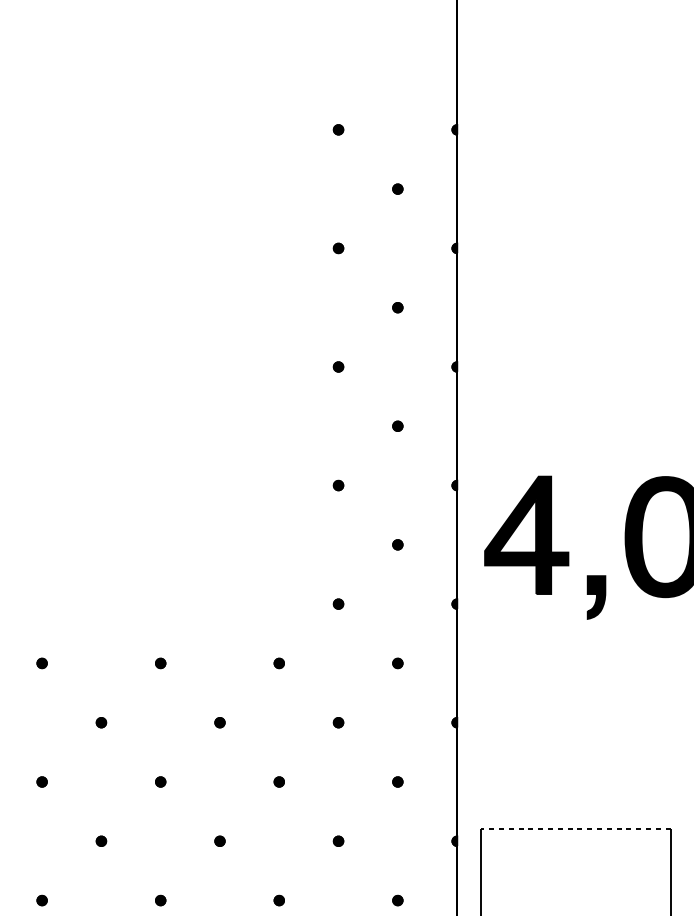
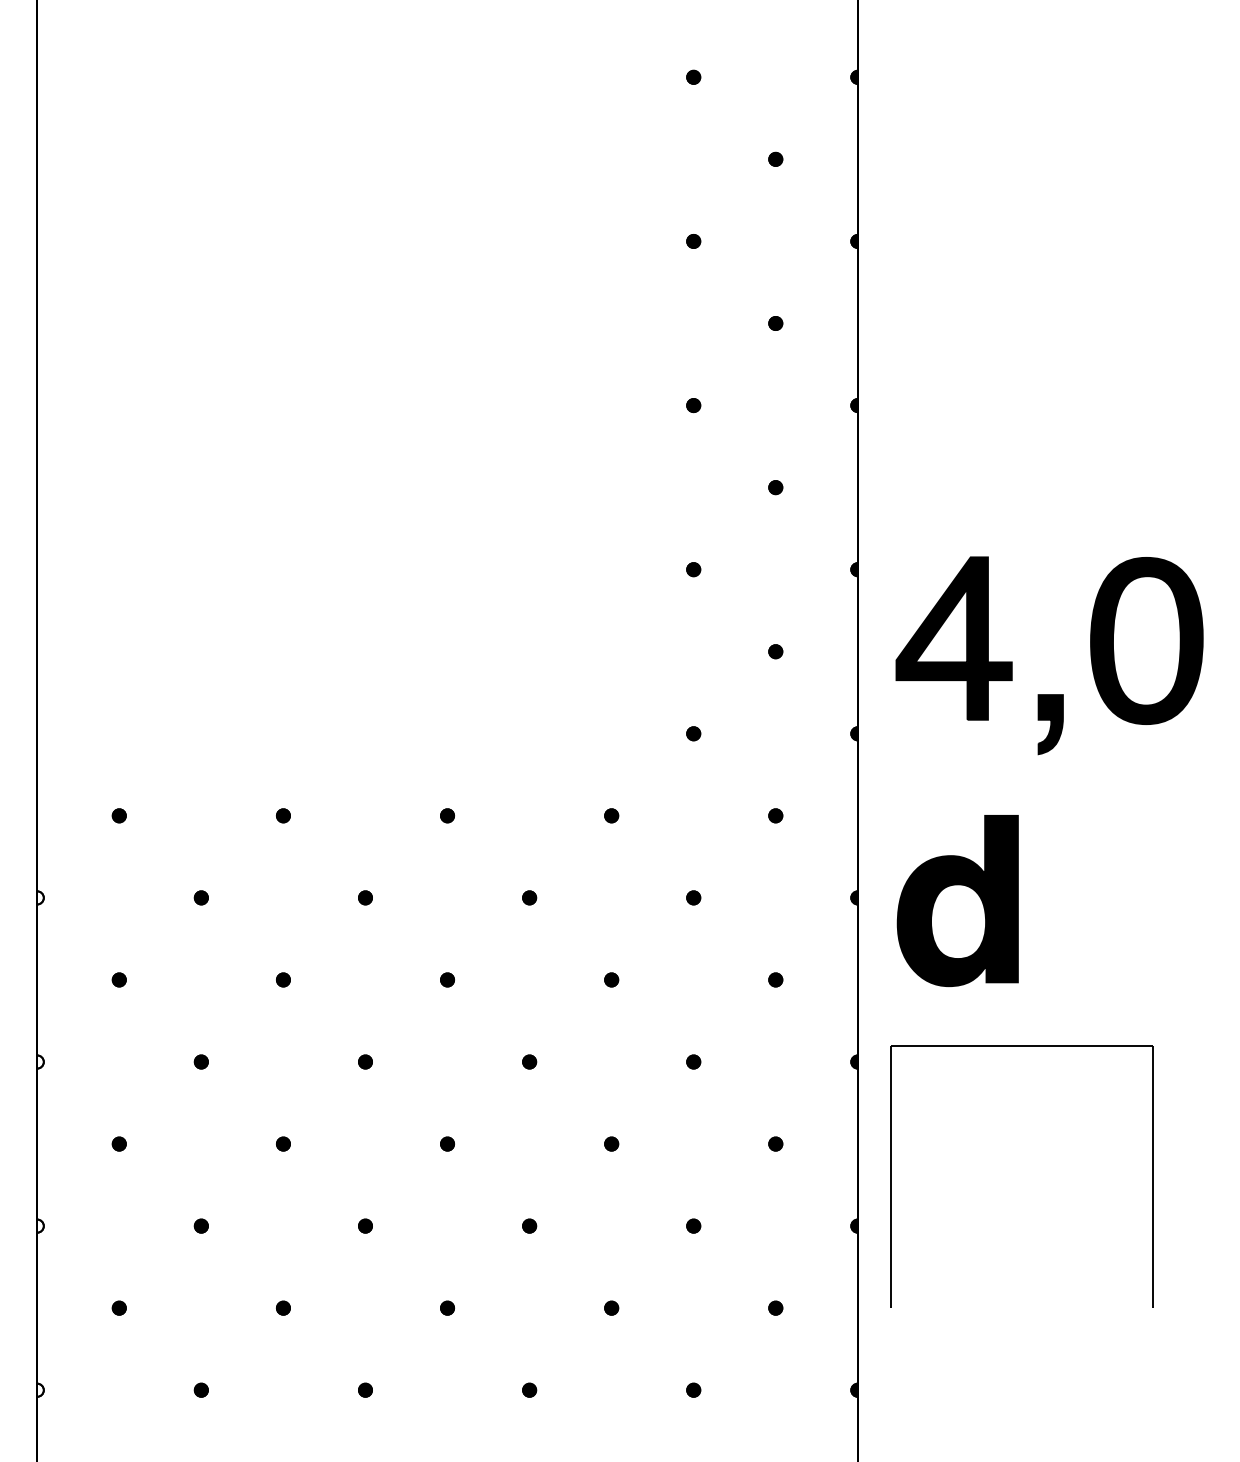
part: (529, 725) -> (957, 901), added
line: (575, 829) -> (1021, 1045), dashed -> solid

